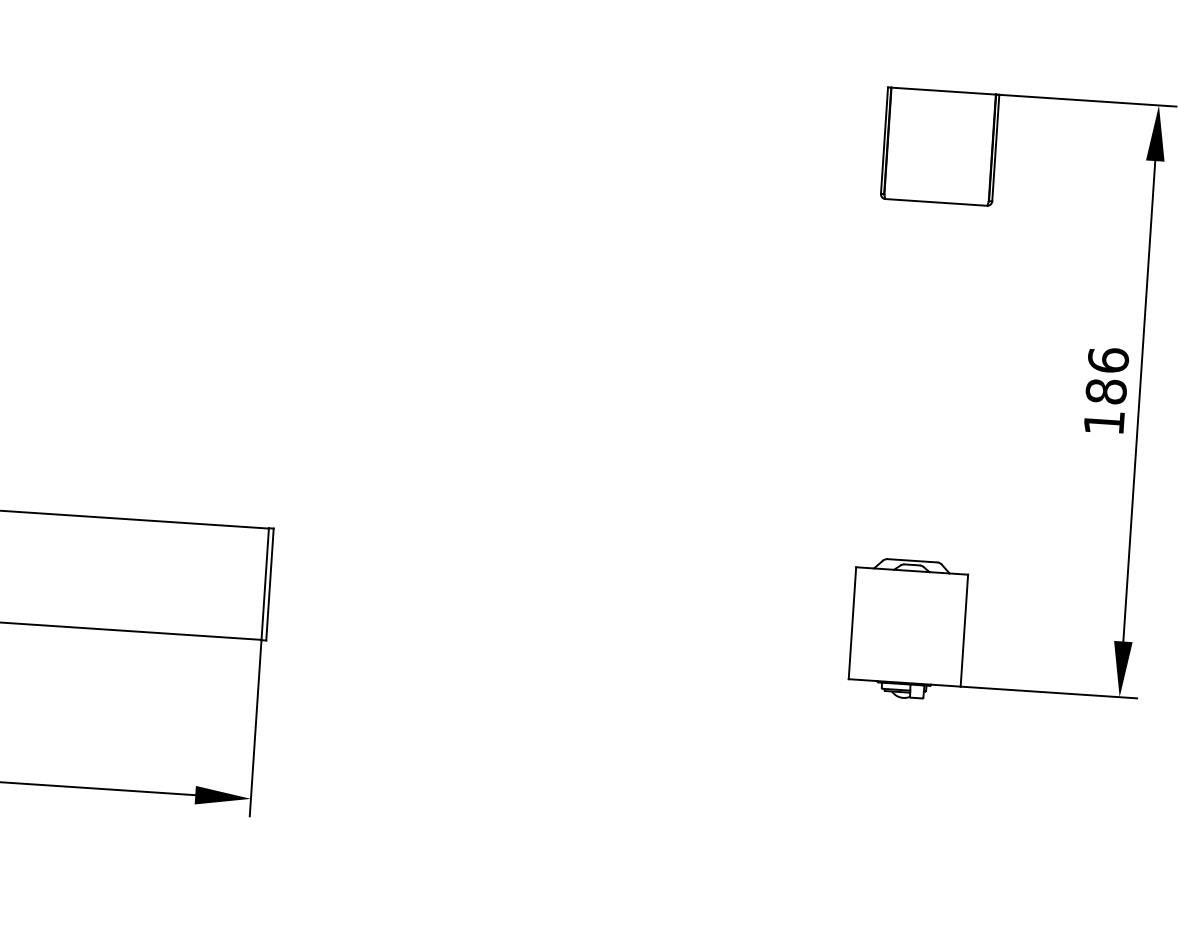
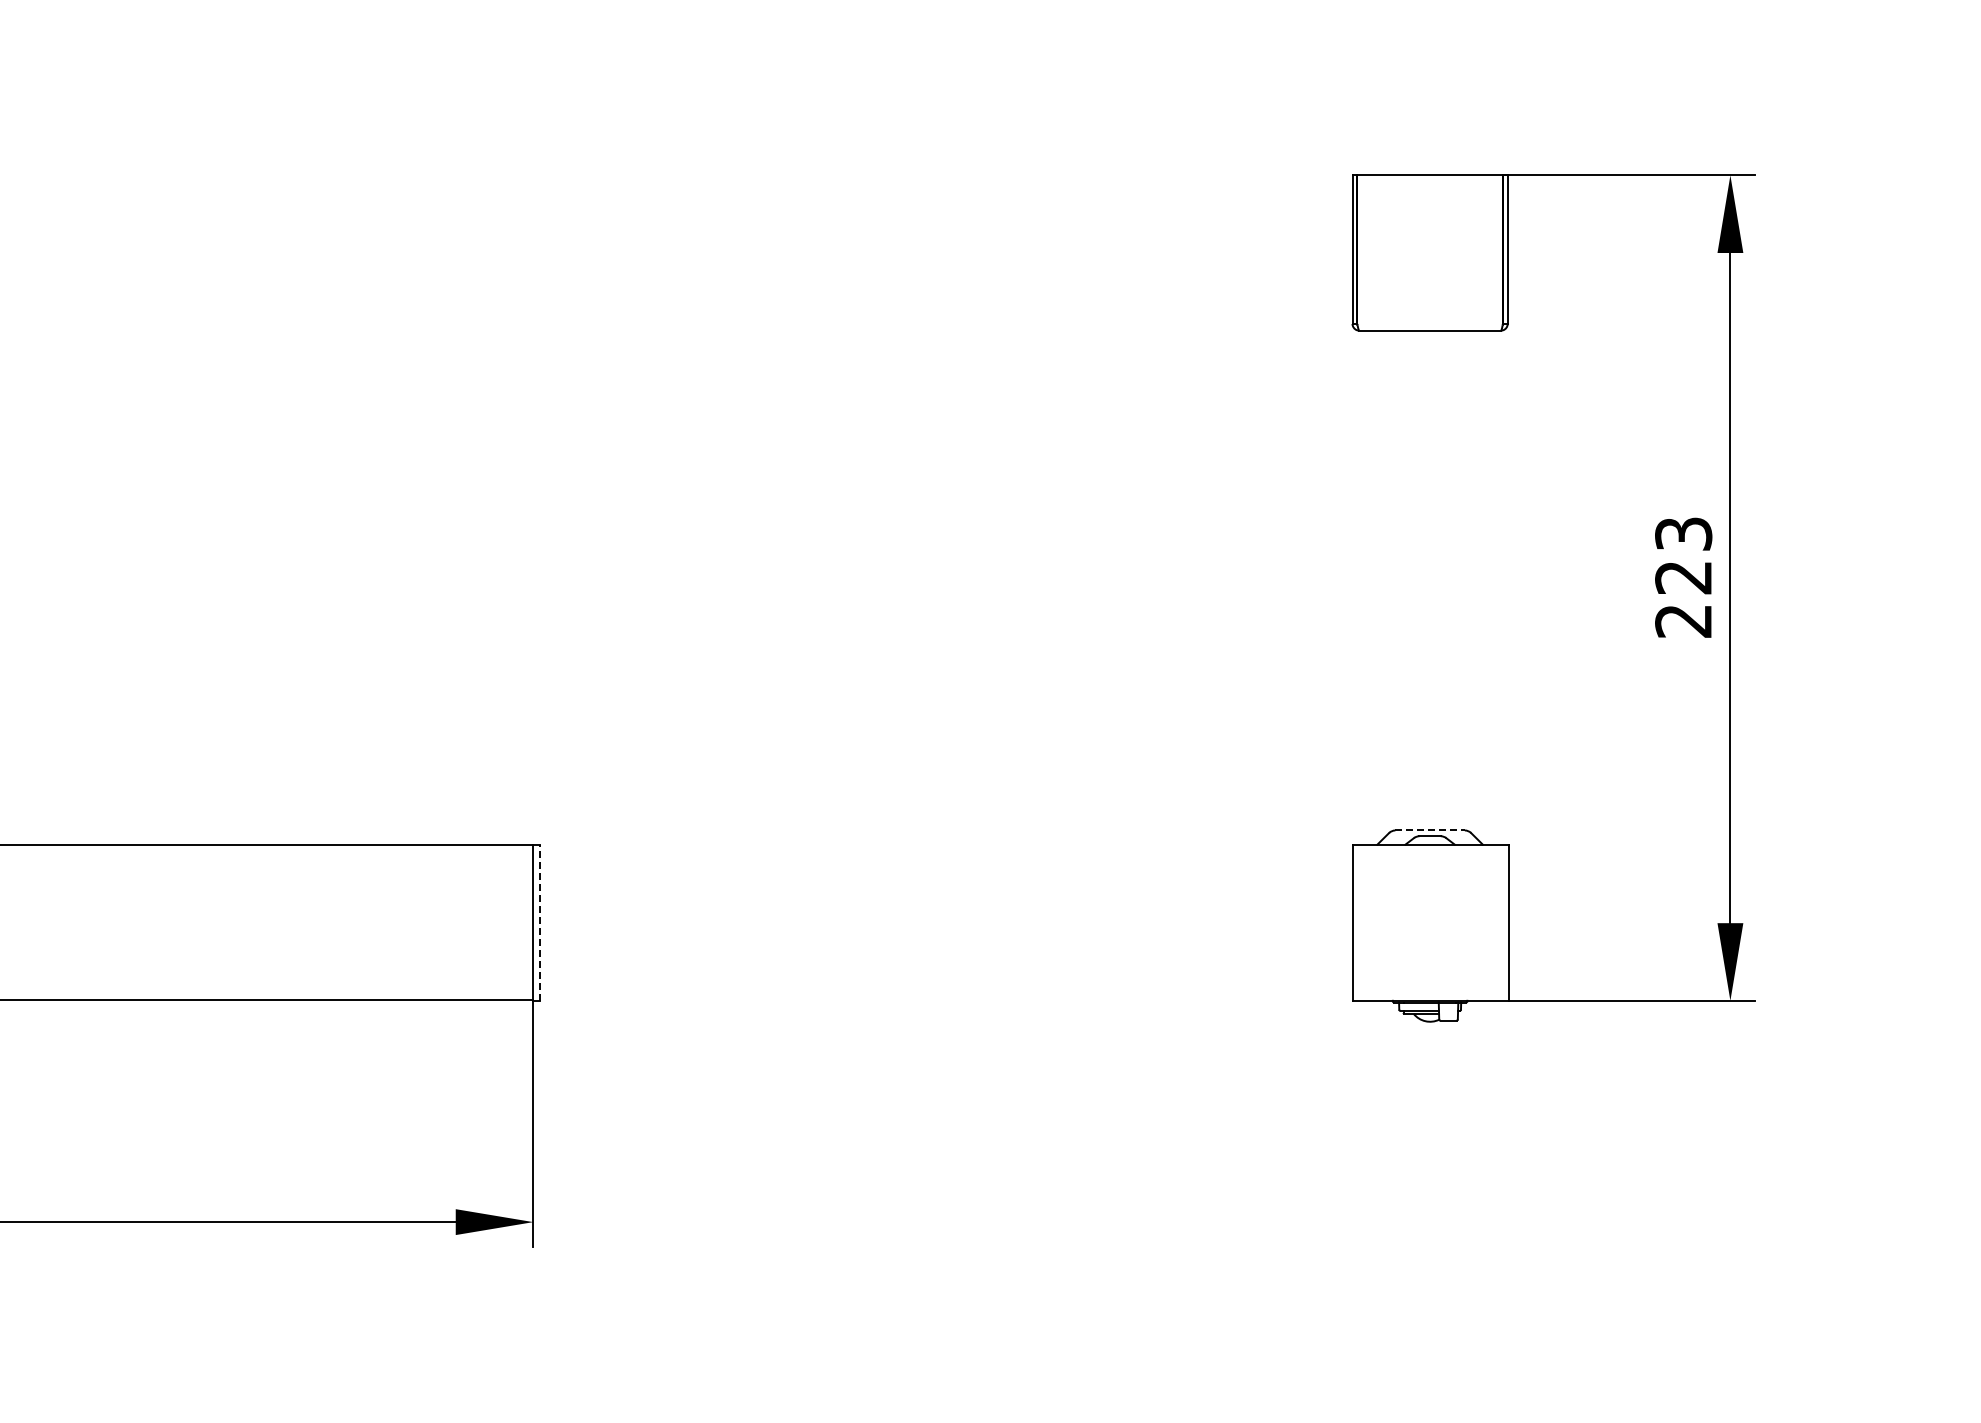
text: (1106, 390) -> (1683, 576), 186 -> 223
line: (912, 560) -> (1430, 830), solid -> dashed
line: (270, 584) -> (540, 922), solid -> dashed

